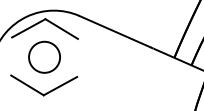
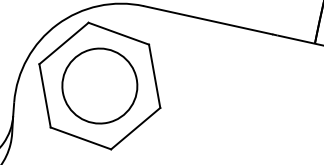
line: (11, 56) -> (44, 95), added
circle: (44, 57) -> (99, 86), size x1.43
line: (77, 57) -> (154, 75), added

